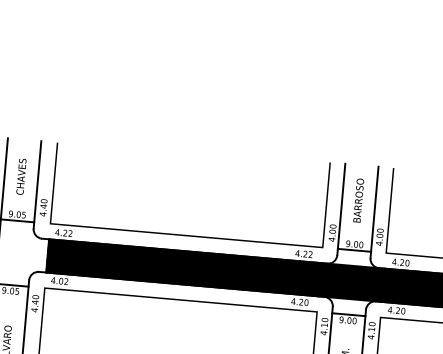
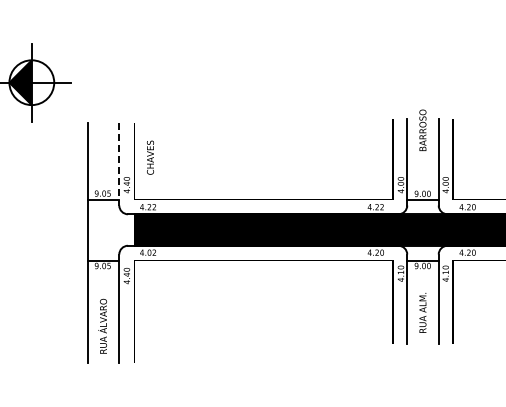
text: (21, 176) -> (150, 157), moved
line: (37, 185) -> (119, 164), solid -> dashed
text: (358, 199) -> (422, 129), moved

